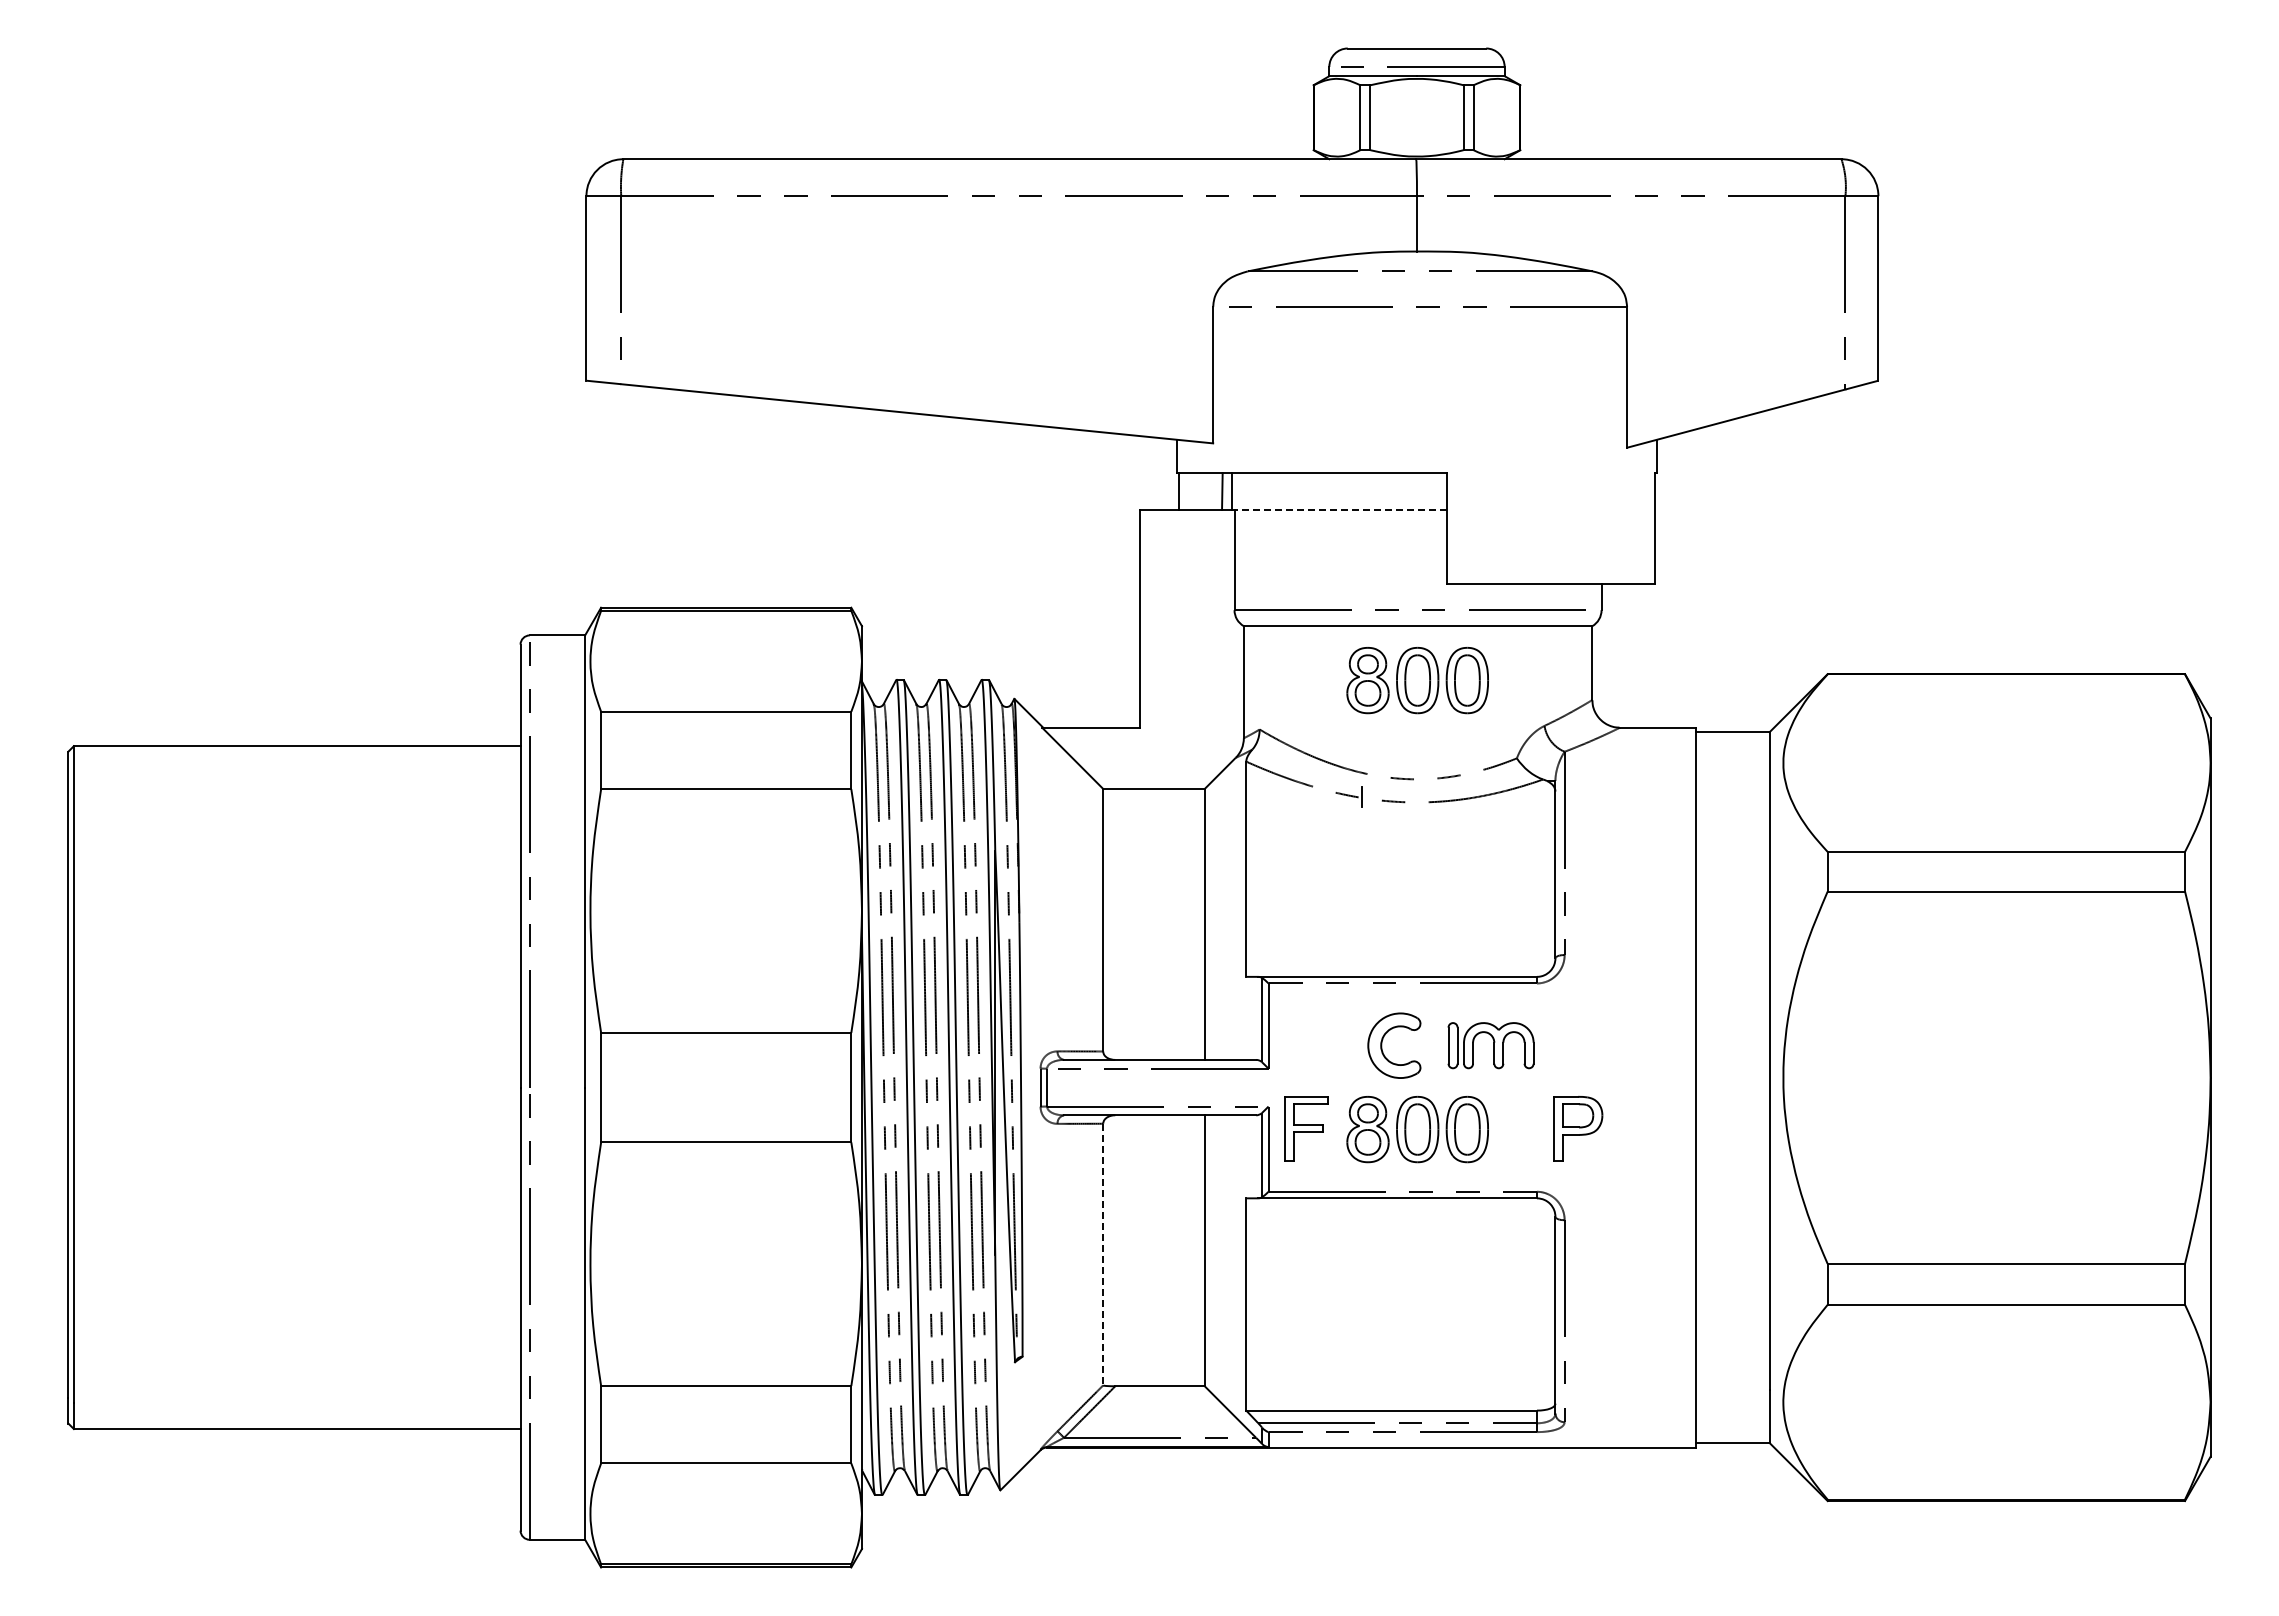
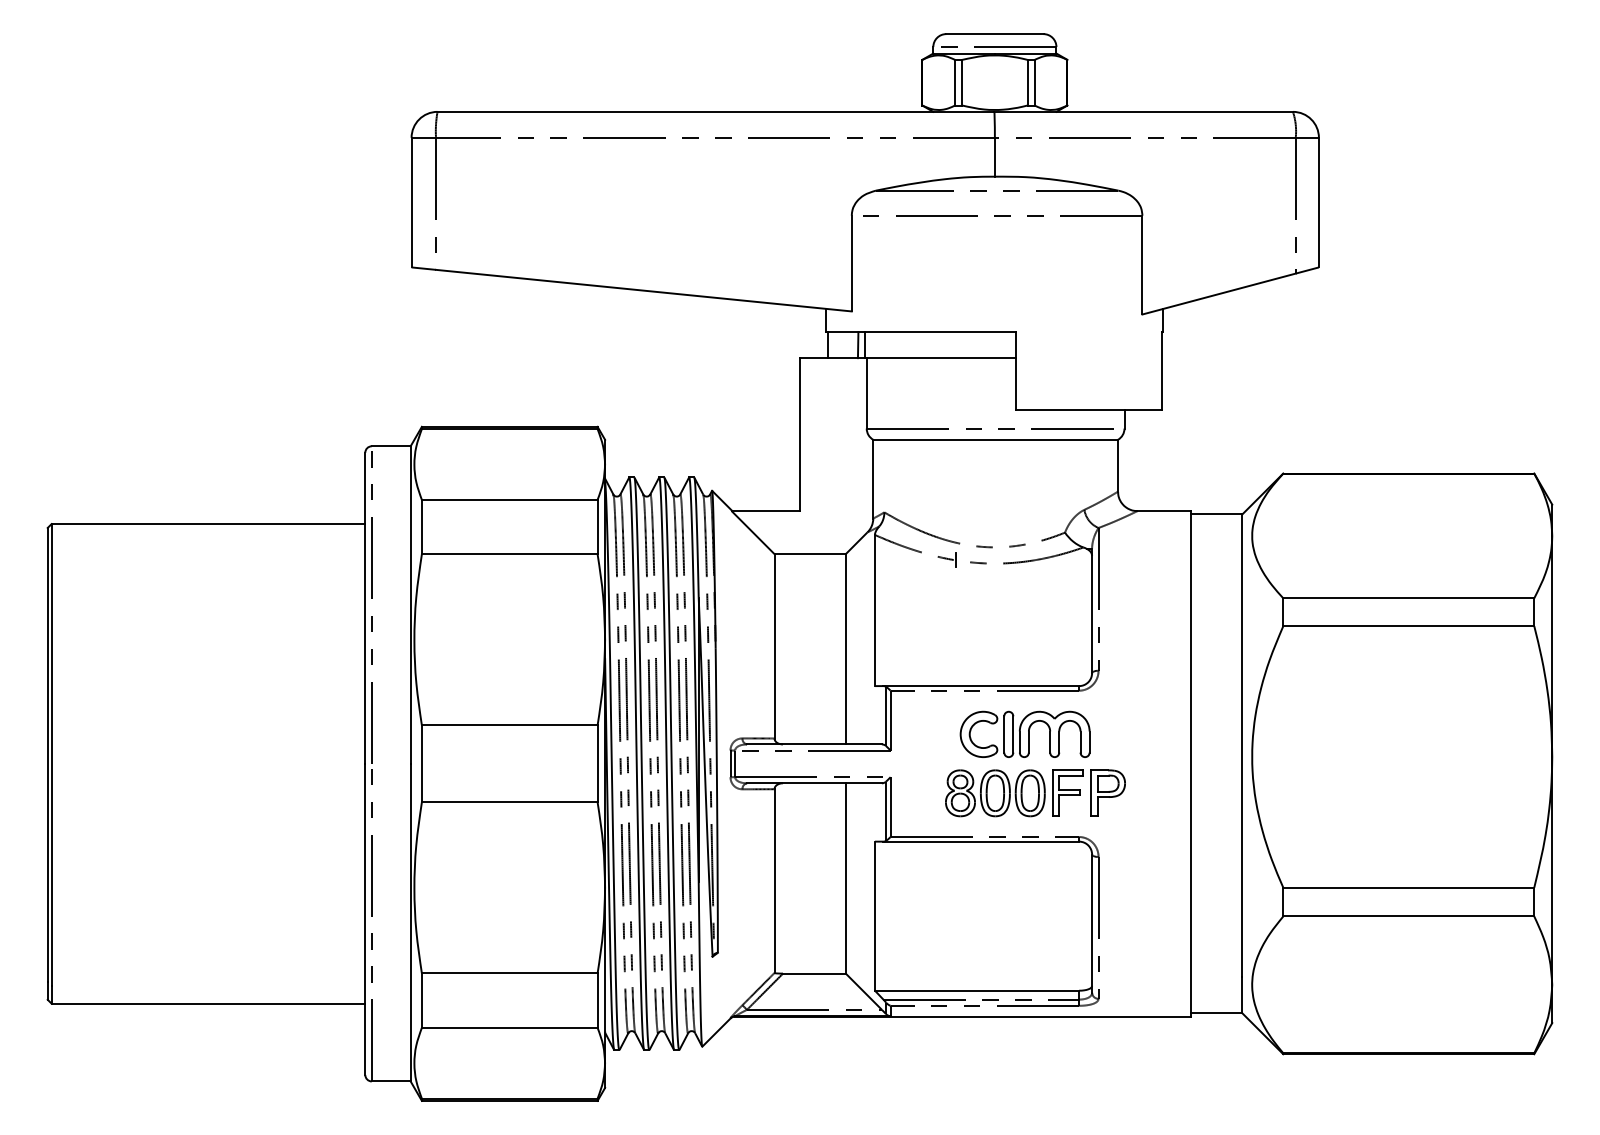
line: (1340, 509) -> (941, 357), dashed -> solid
part: (1417, 680) -> (995, 477), removed
part: (1490, 1045) -> (1046, 734), size x1.43
part: (1306, 1128) -> (1068, 792), moved
line: (1103, 1254) -> (774, 881), dashed -> solid

